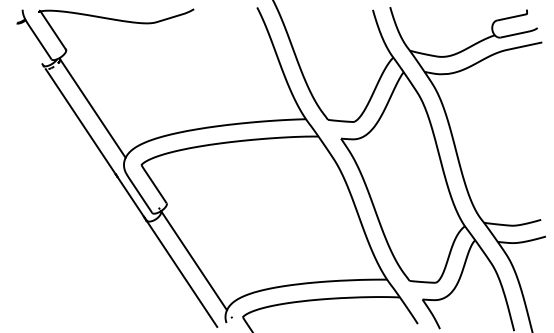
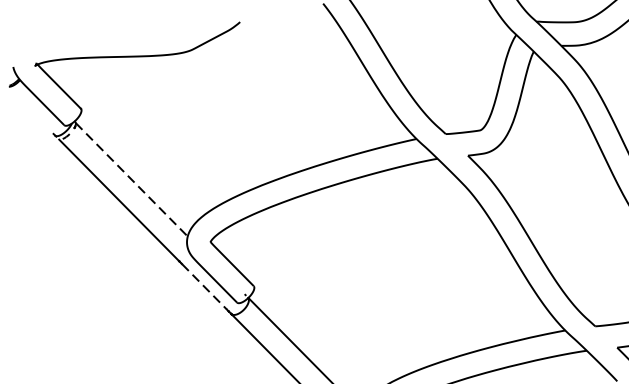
line: (93, 109) -> (132, 180), solid -> dashed
line: (130, 196) -> (204, 286), solid -> dashed

